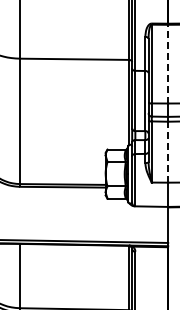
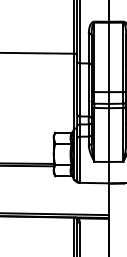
line: (168, 63) -> (109, 56), dashed -> solid
line: (168, 151) -> (109, 134), dashed -> solid

